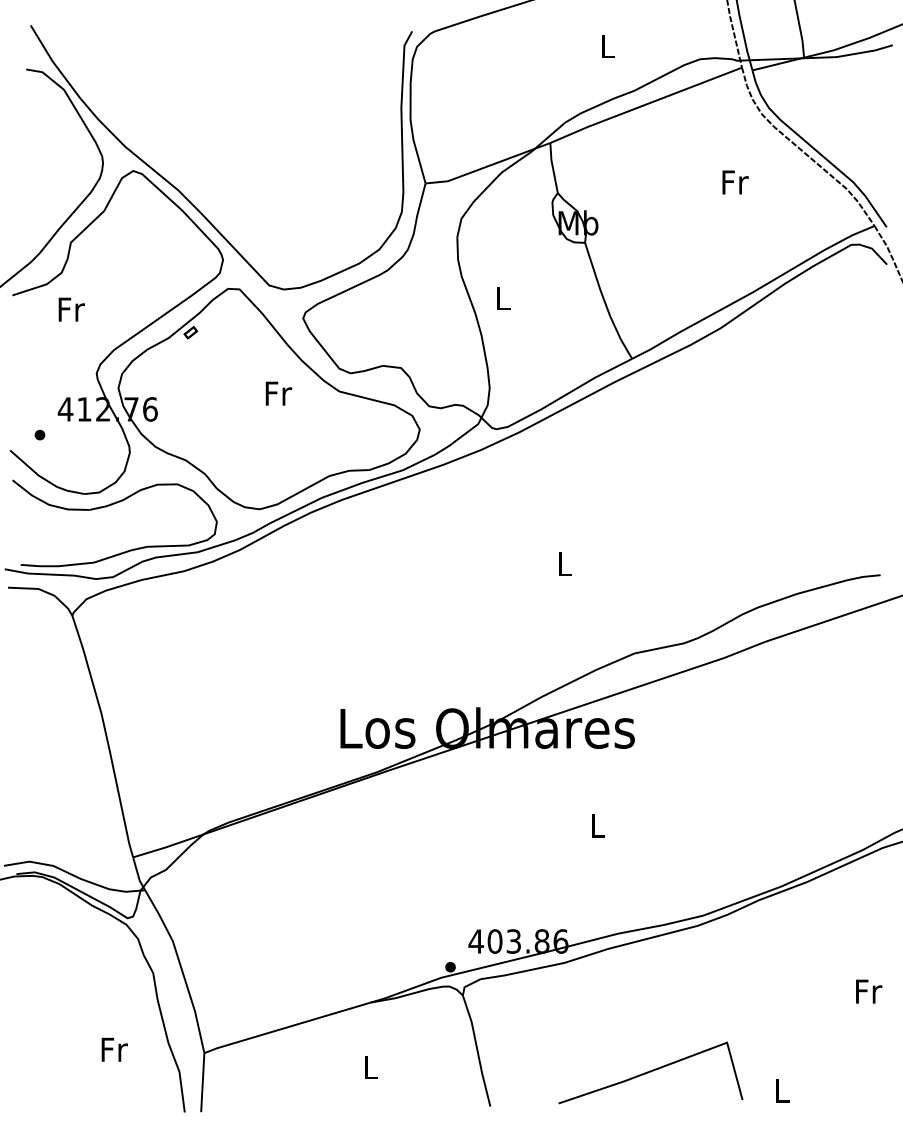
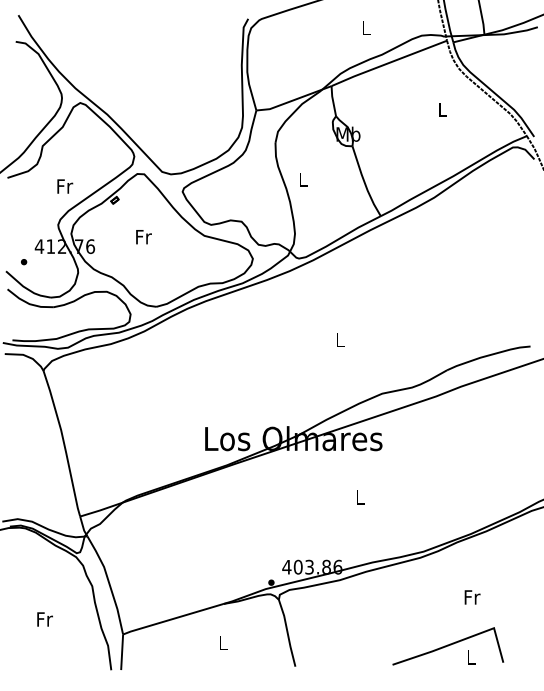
text: (736, 181) -> (443, 109), Fr -> L
text: (72, 309) -> (65, 186), moved
text: (278, 394) -> (143, 237), moved
text: (868, 991) -> (472, 597), moved
text: (113, 1049) -> (44, 619), moved
line: (651, 1073) -> (448, 646), moved

